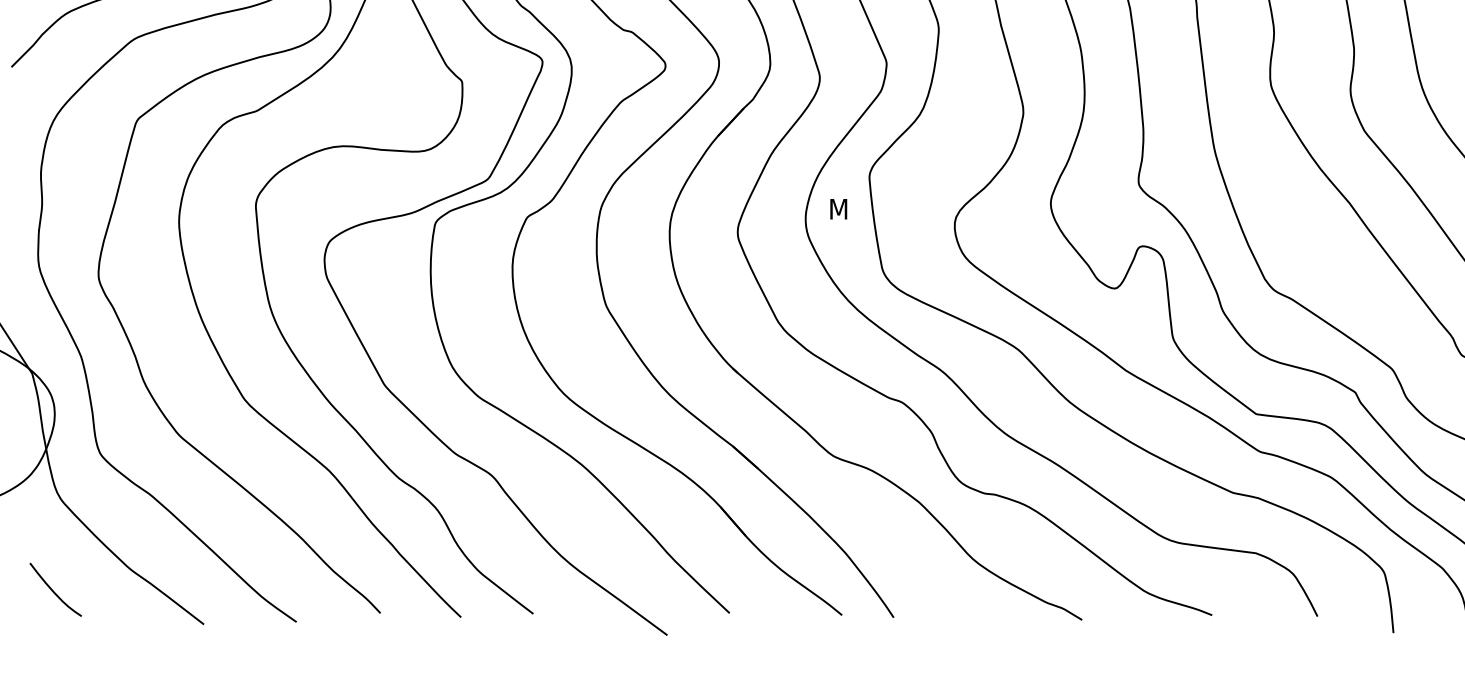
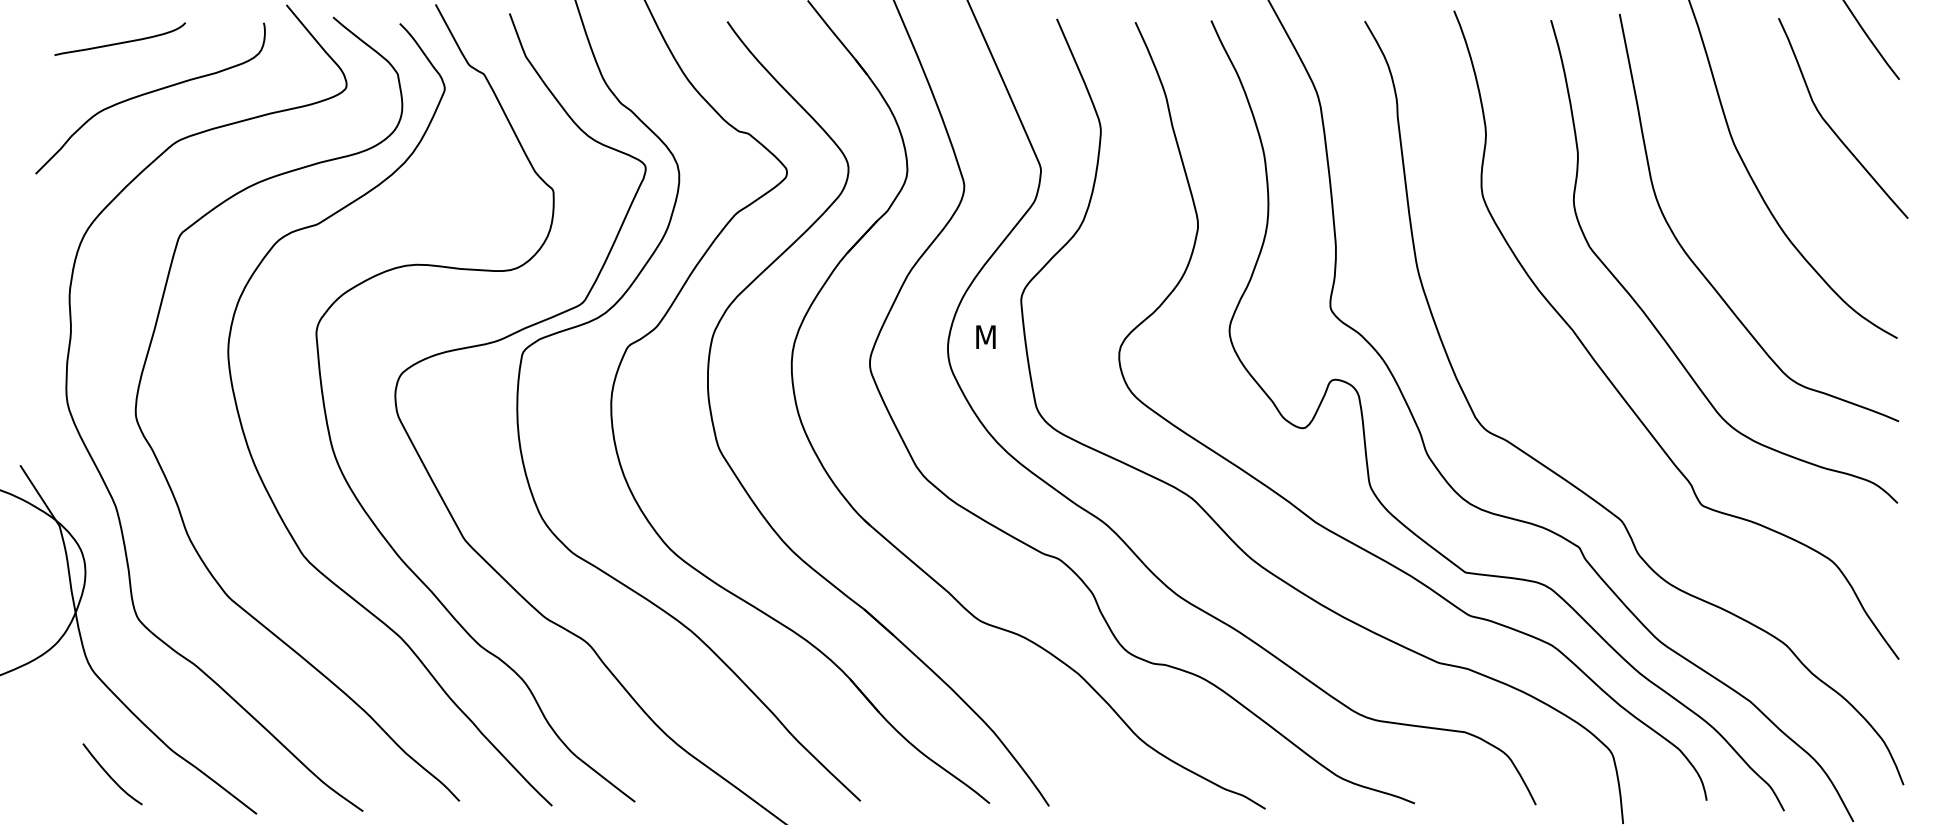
curve: (53, 590) -> (110, 775), moved

